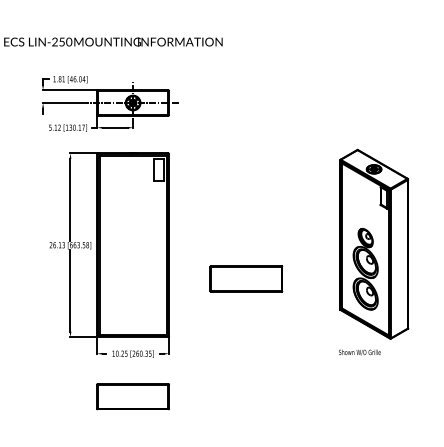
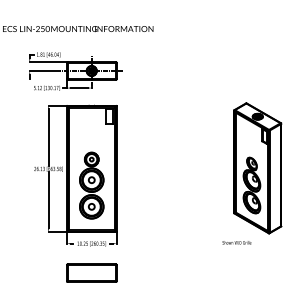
part: (132, 269) -> (91, 185), added
part: (245, 277) -> (169, 191), removed
text: (359, 351) -> (236, 242), moved

